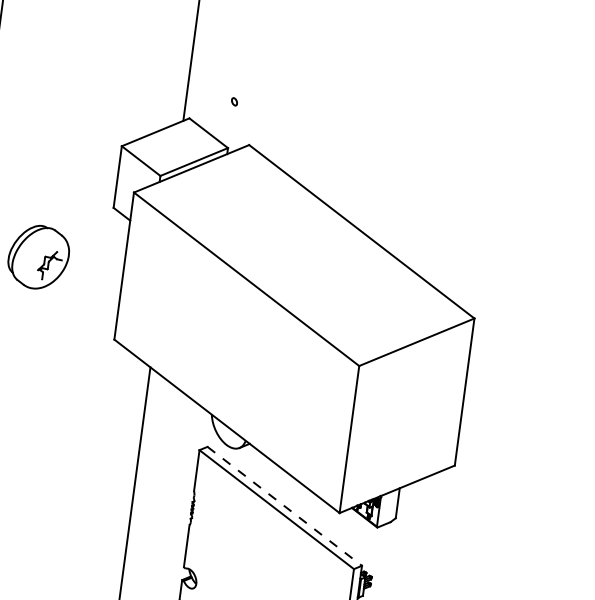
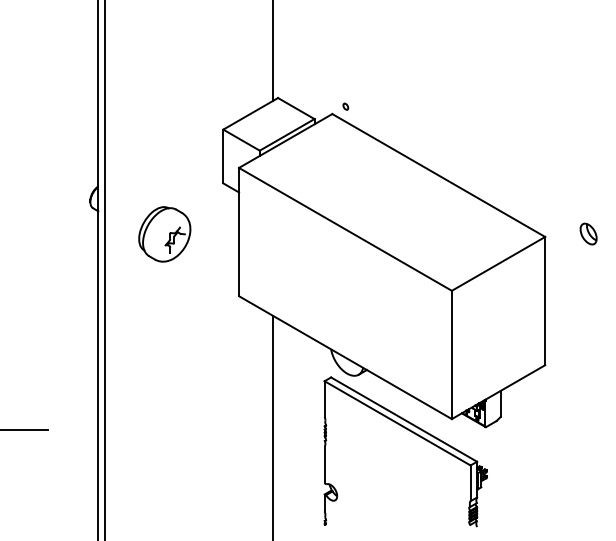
part: (234, 101) -> (345, 106), moved
part: (524, 321) -> (588, 233), added
line: (285, 506) -> (404, 419), dashed -> solid

